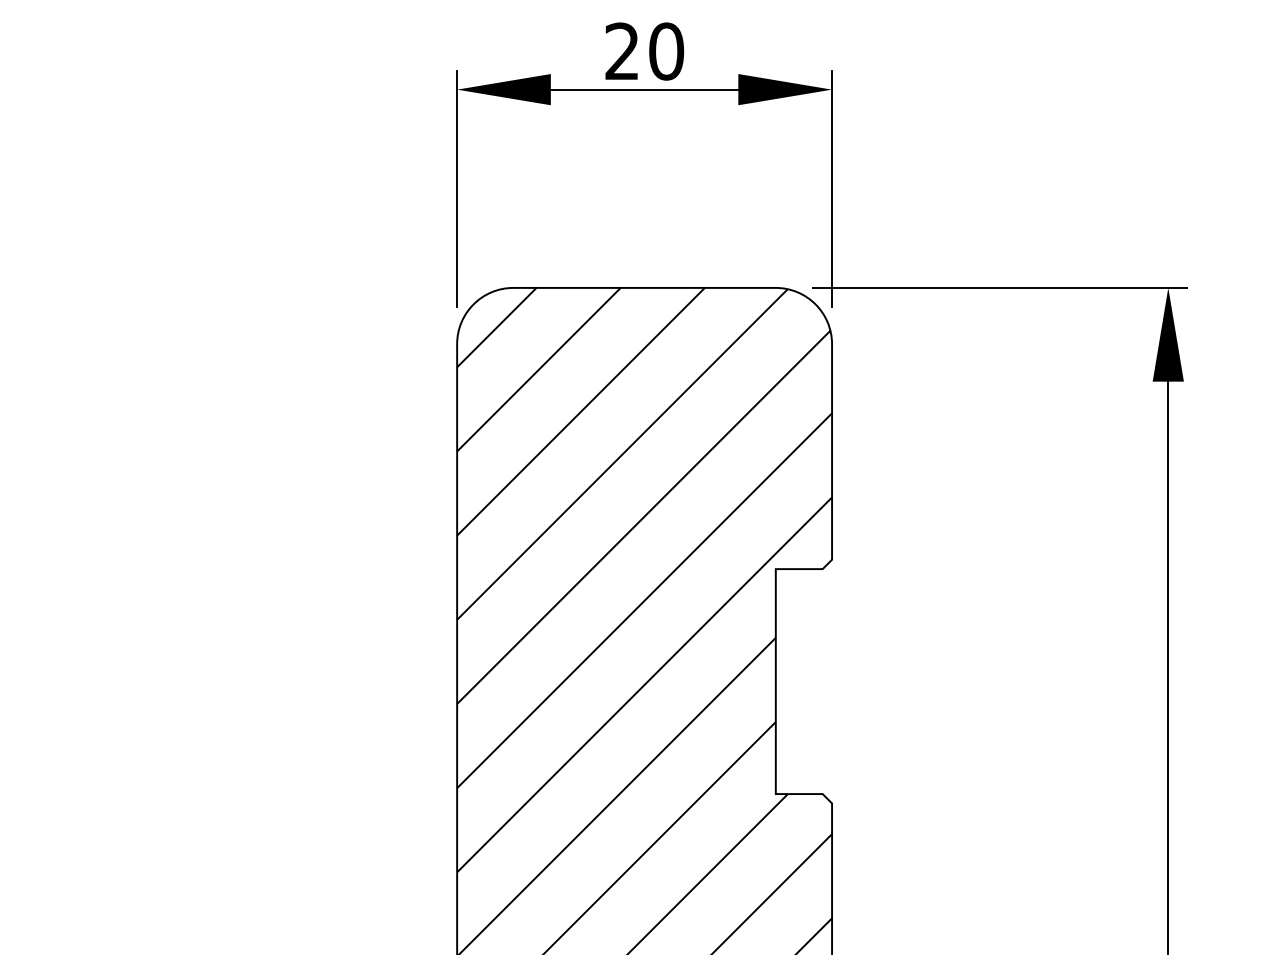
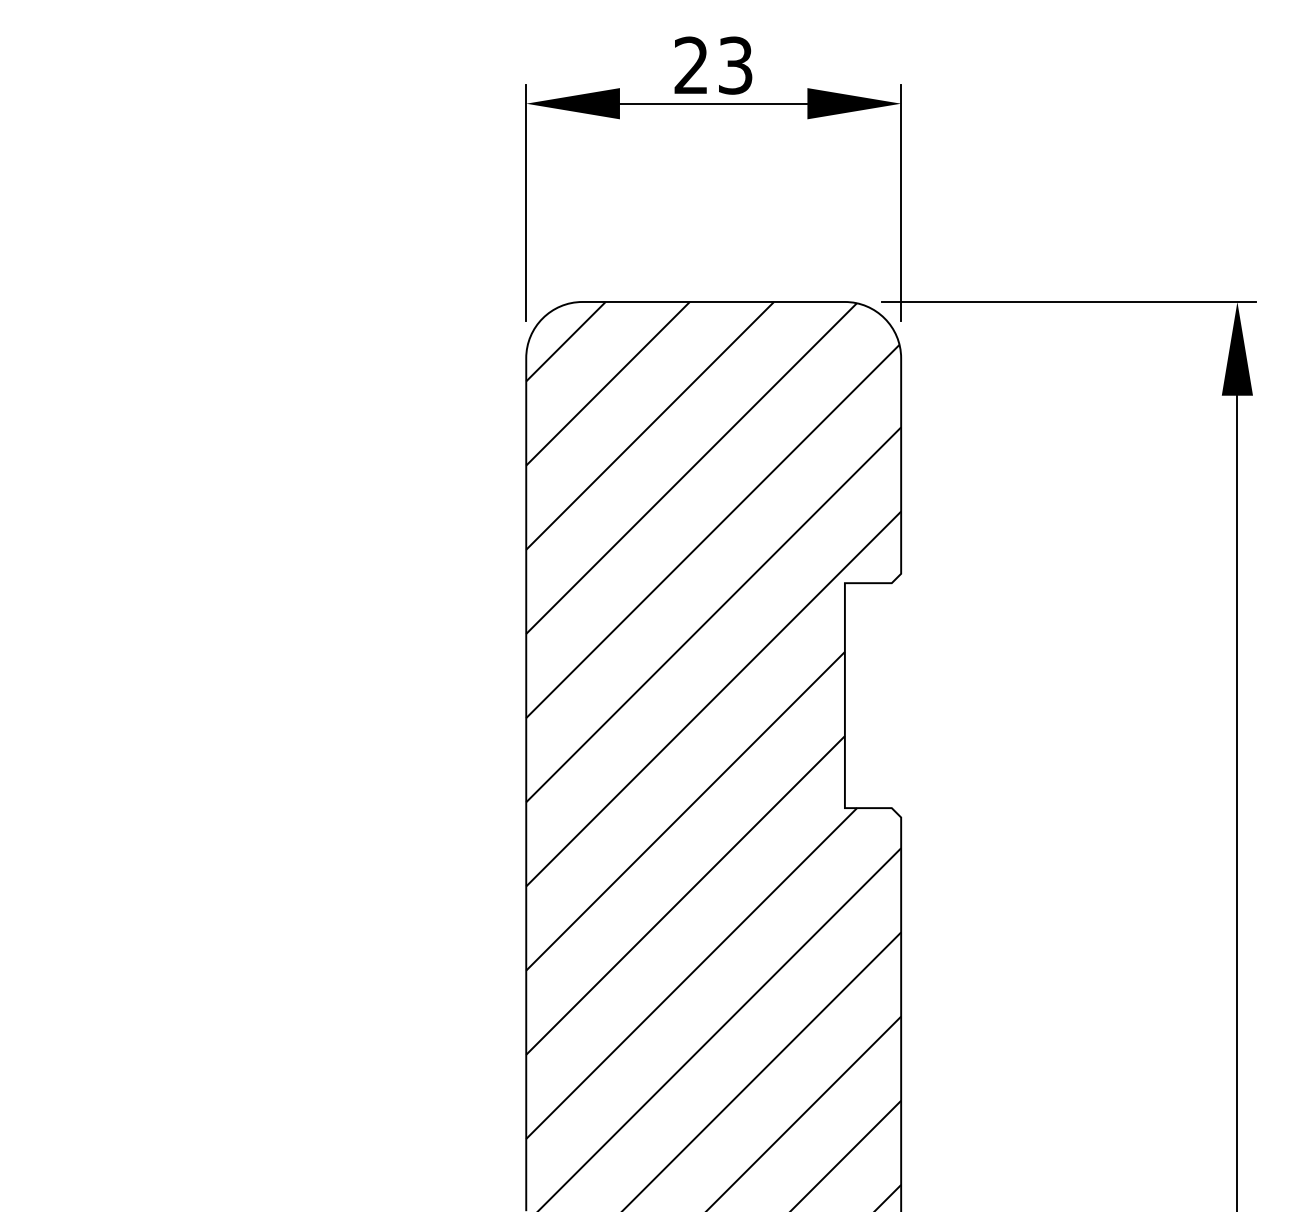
text: (666, 51) -> (735, 65), 20 -> 23

